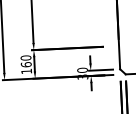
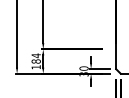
text: (25, 61) -> (35, 58), 160 -> 184

